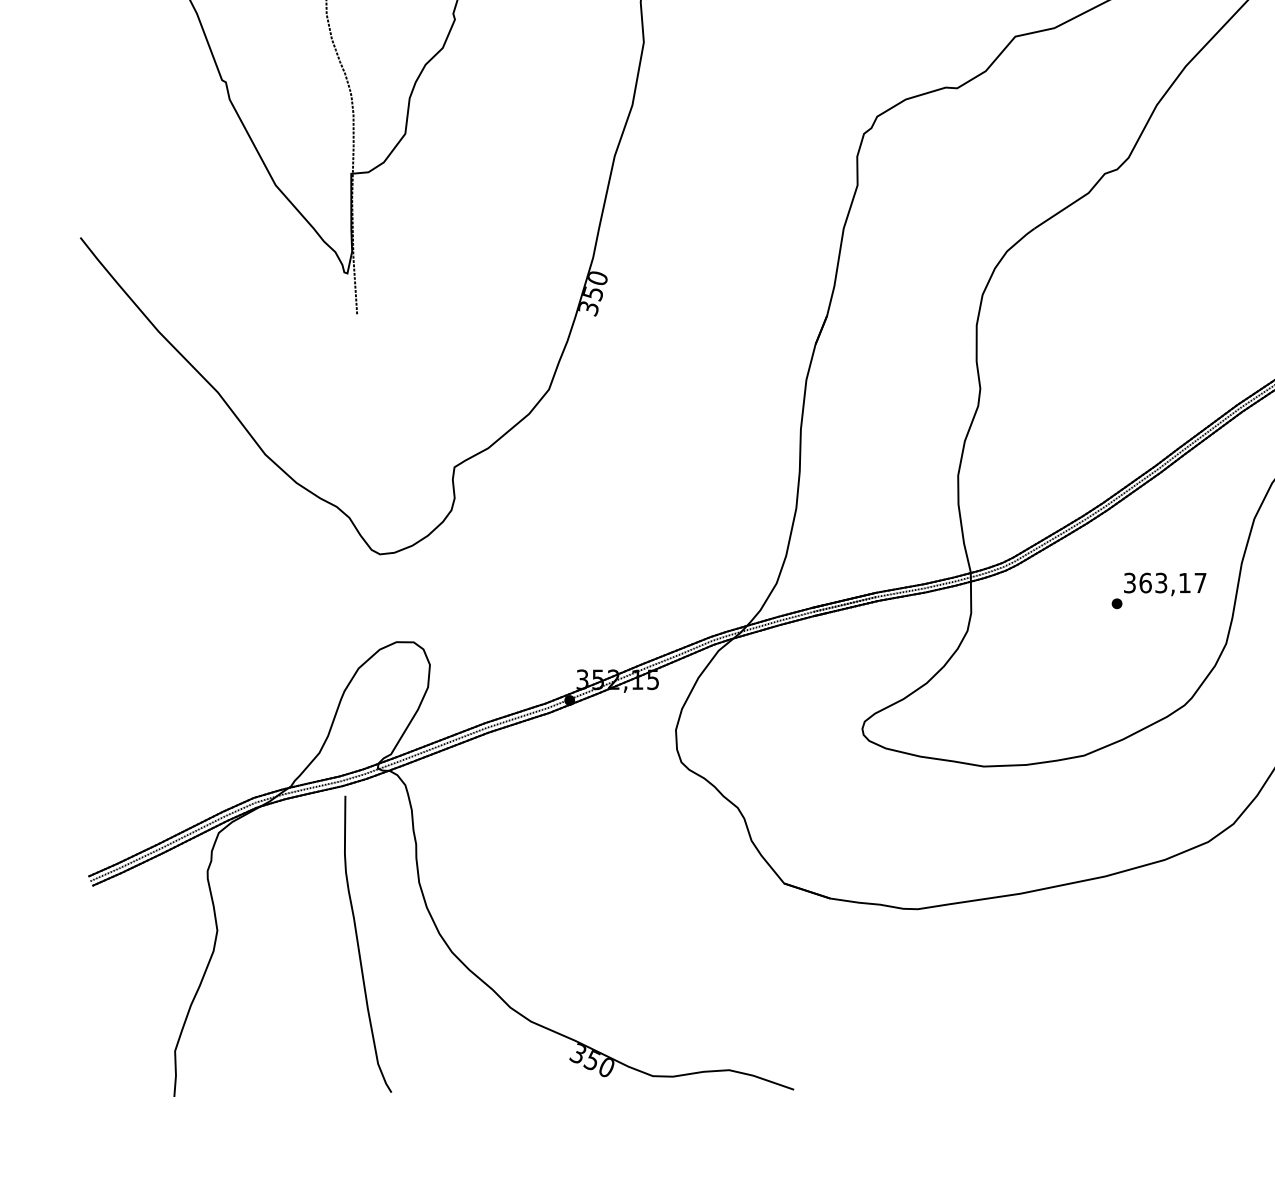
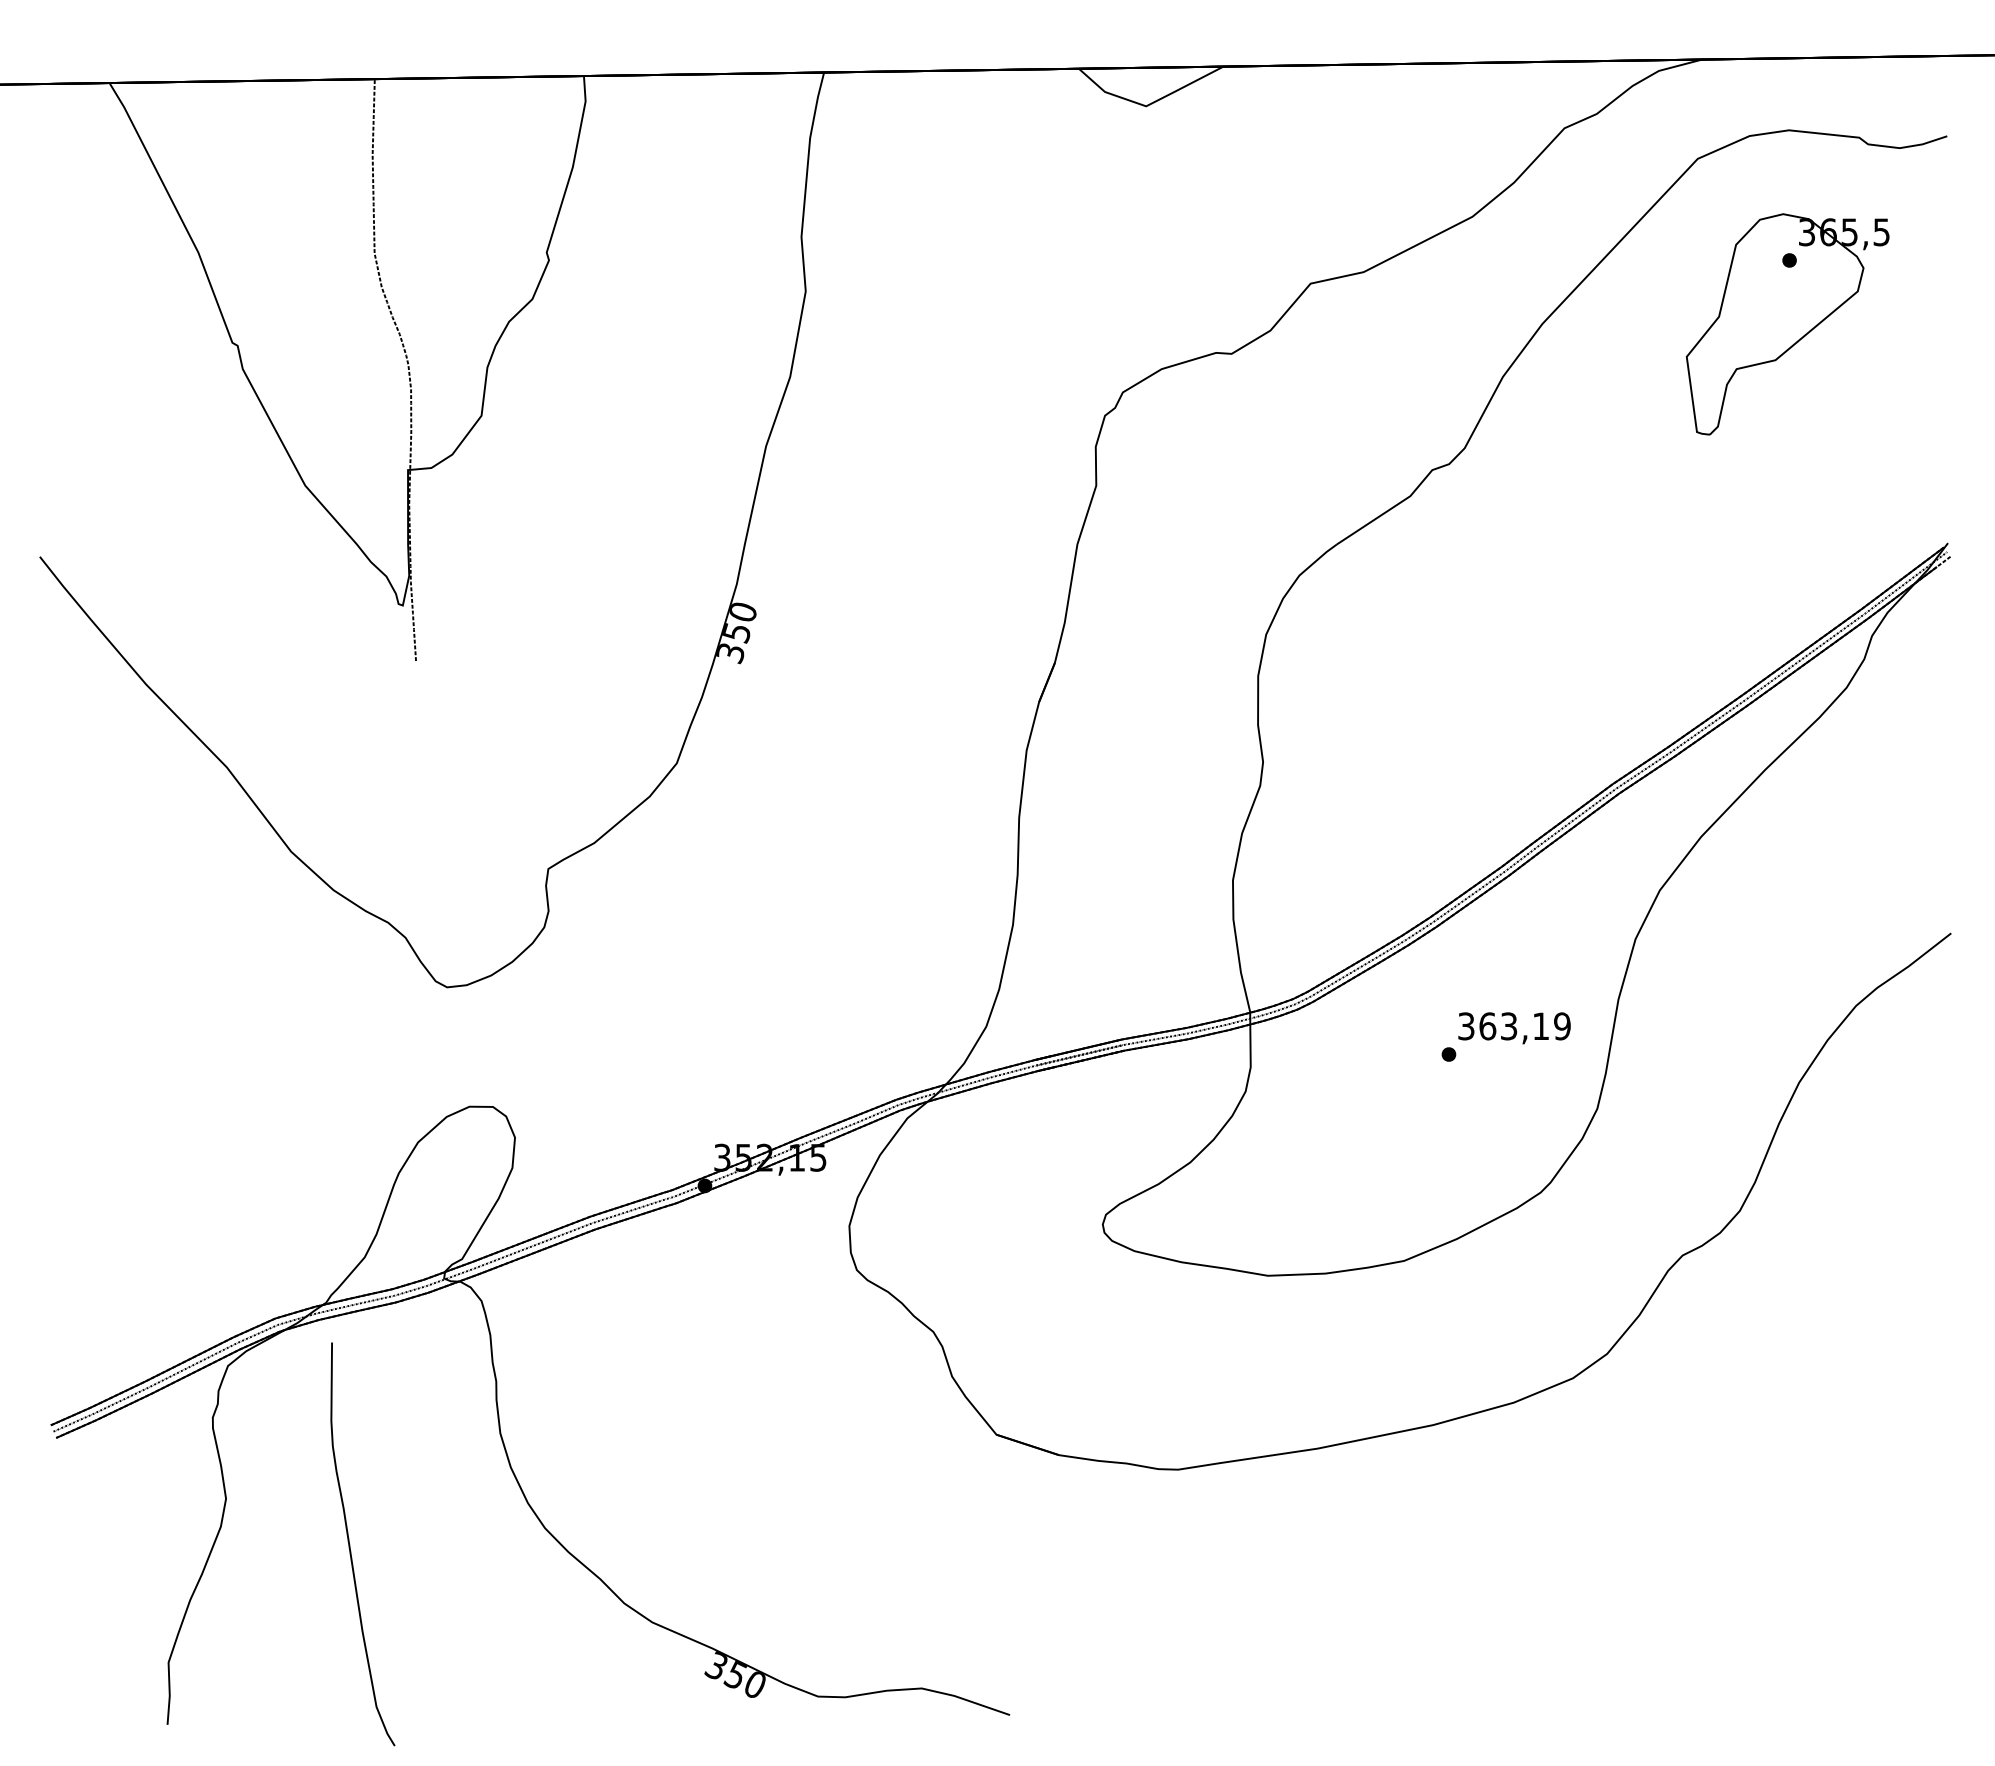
text: (1200, 583) -> (1562, 1026), 363,17 -> 363,19
curve: (358, 944) -> (350, 1544), moved

